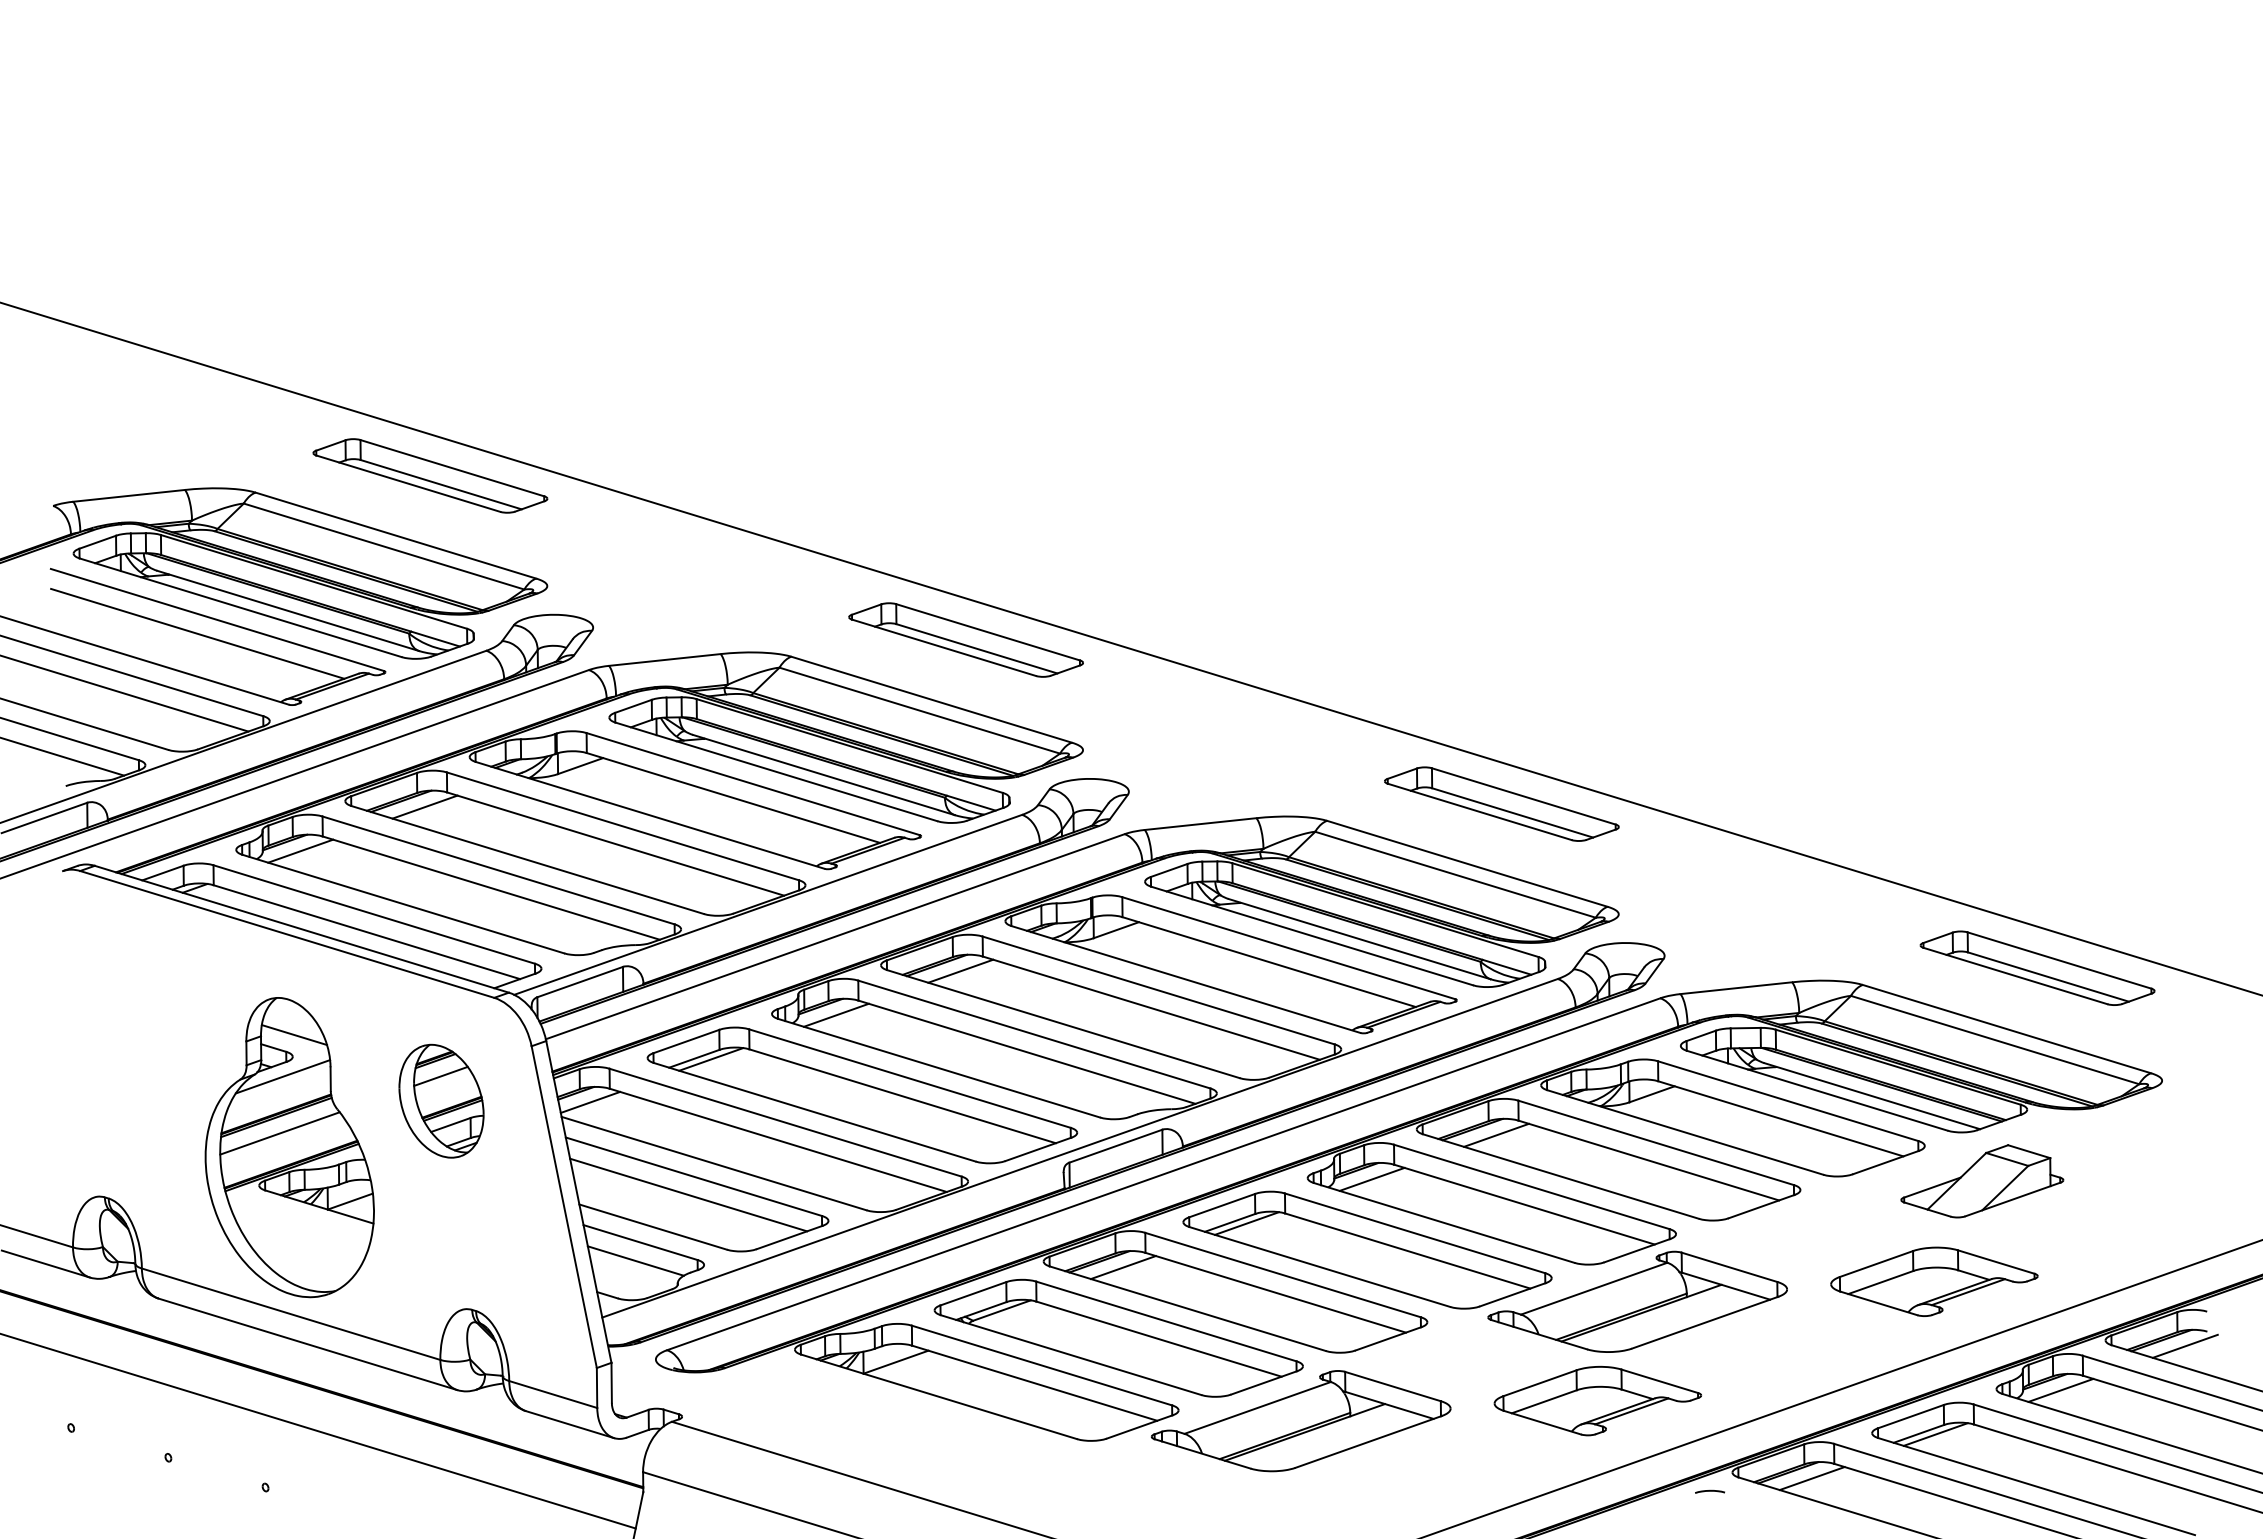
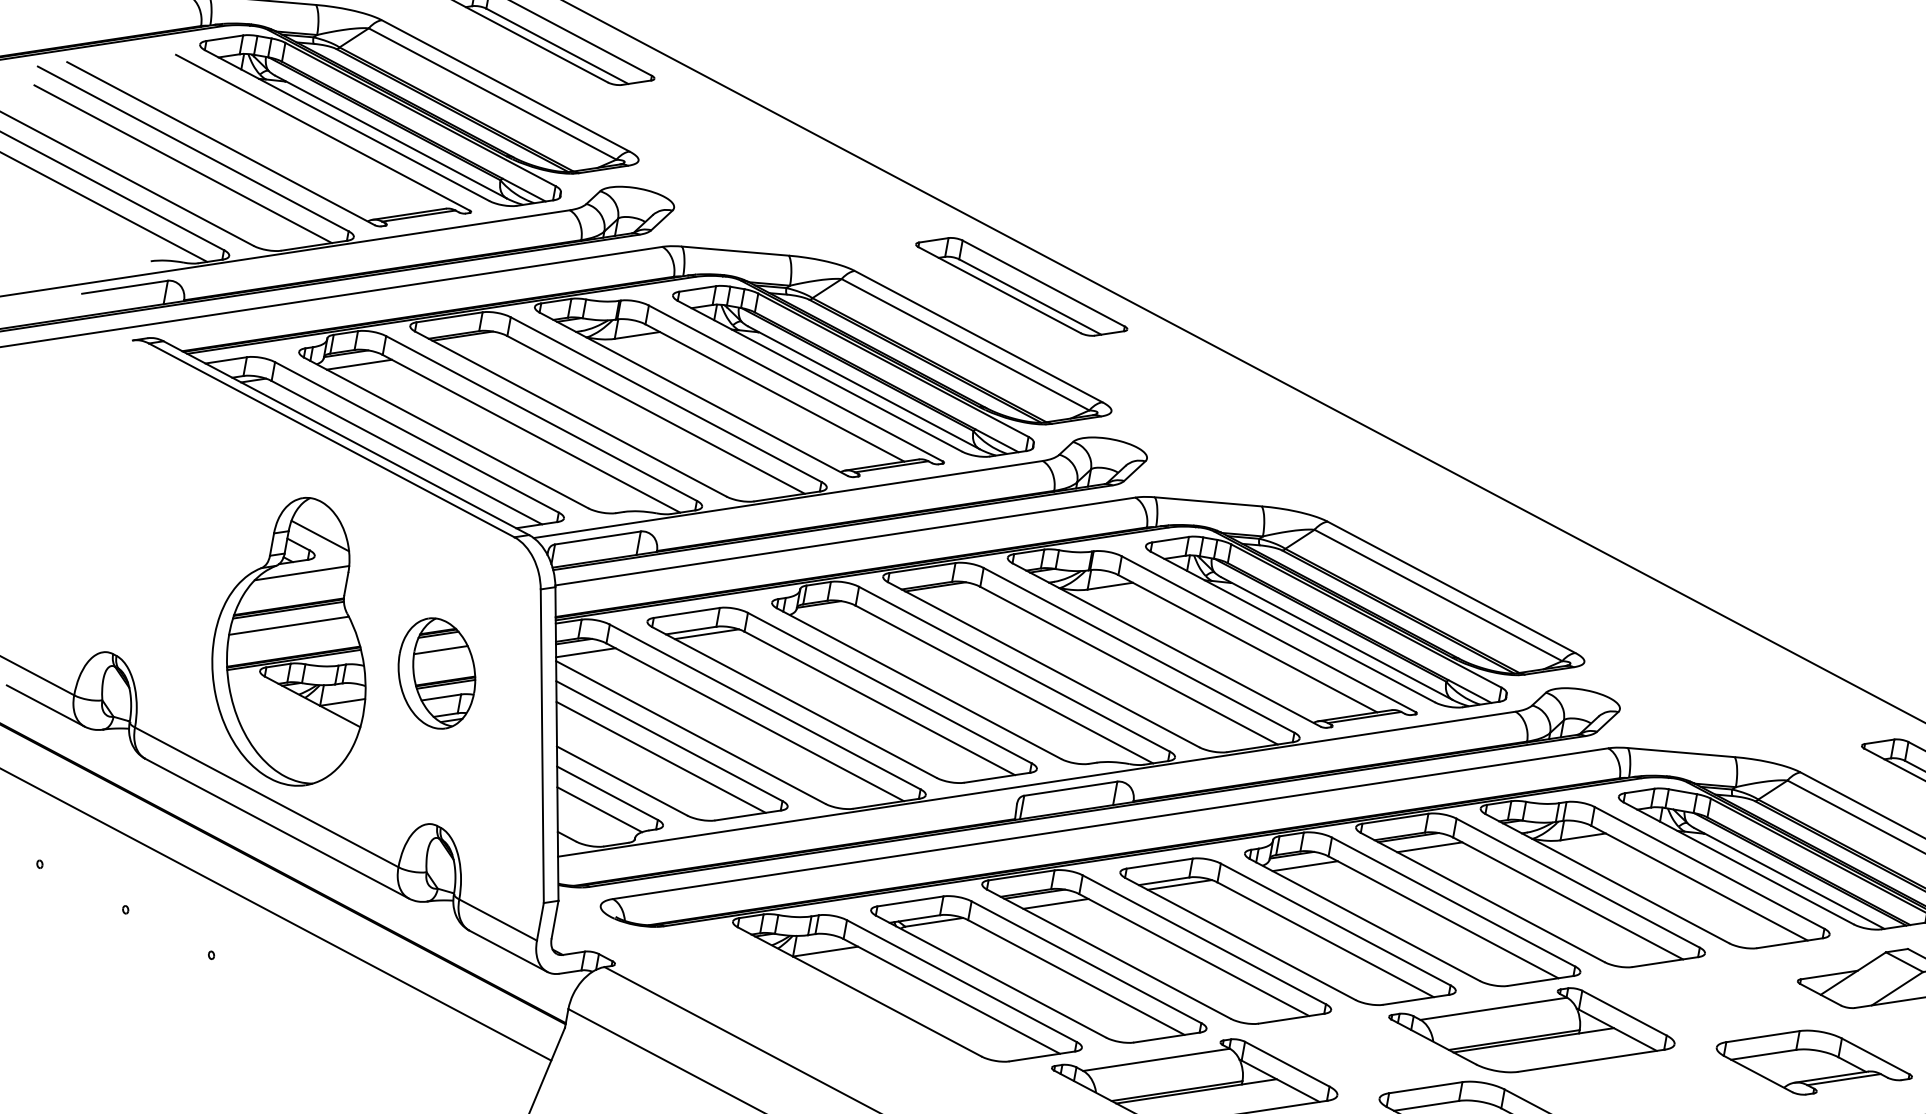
line: (197, 633) -> (301, 141), removed
part: (1501, 803) -> (1494, 536), removed
line: (424, 806) -> (483, 345), removed
line: (960, 970) -> (956, 595), removed
line: (835, 1014) -> (831, 614), removed
part: (441, 1100) -> (437, 672), moved

